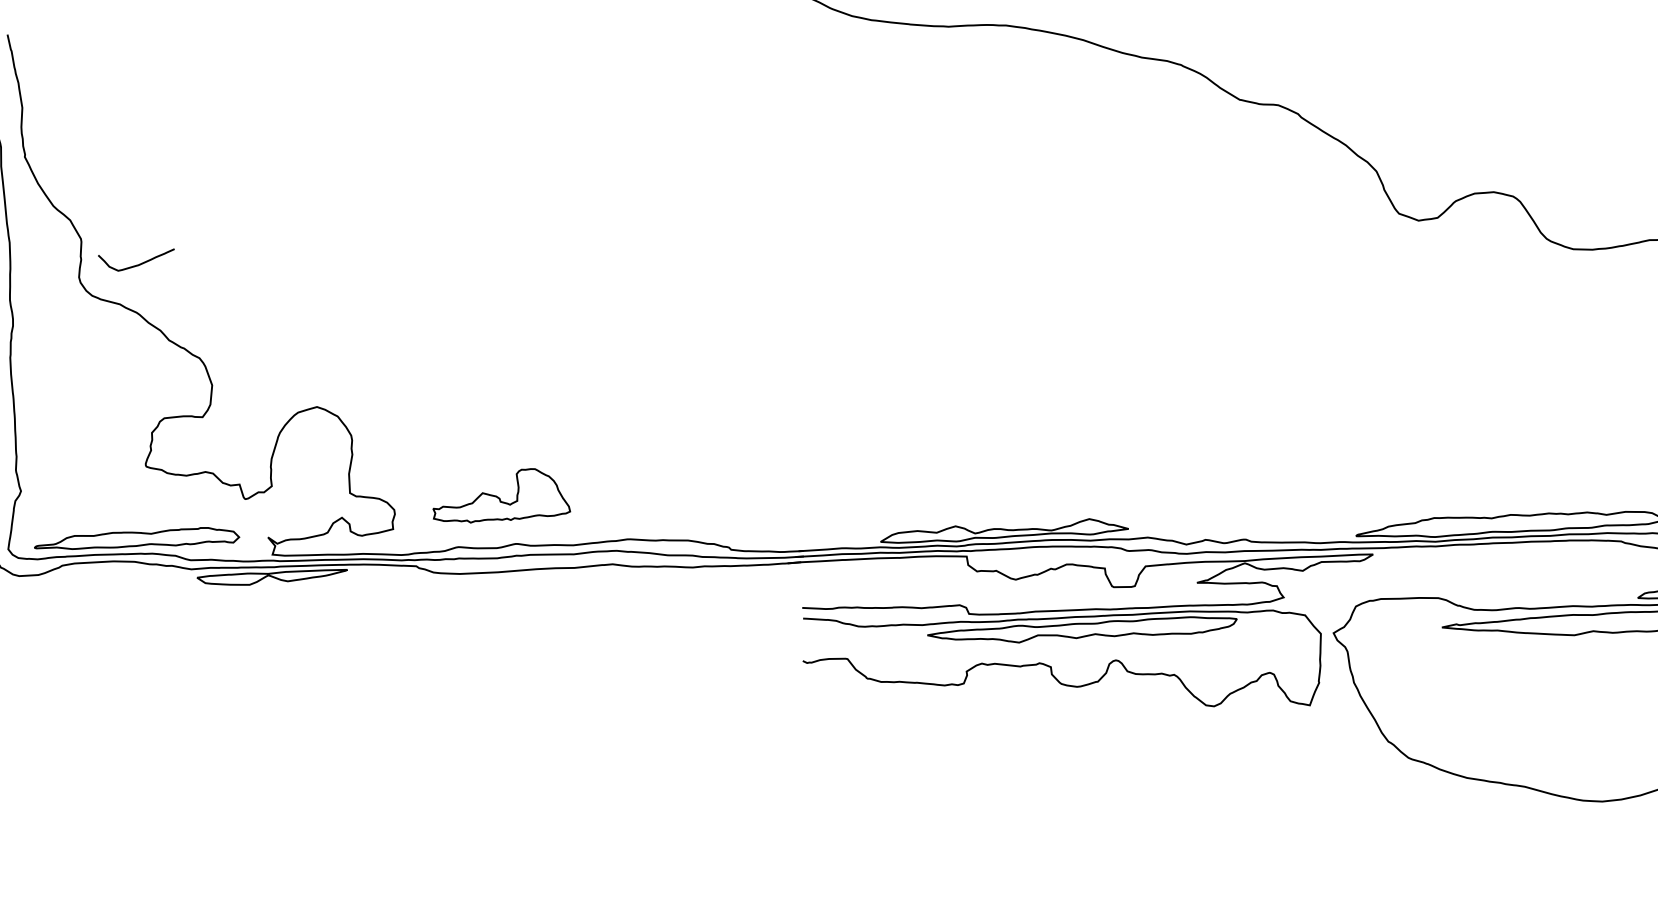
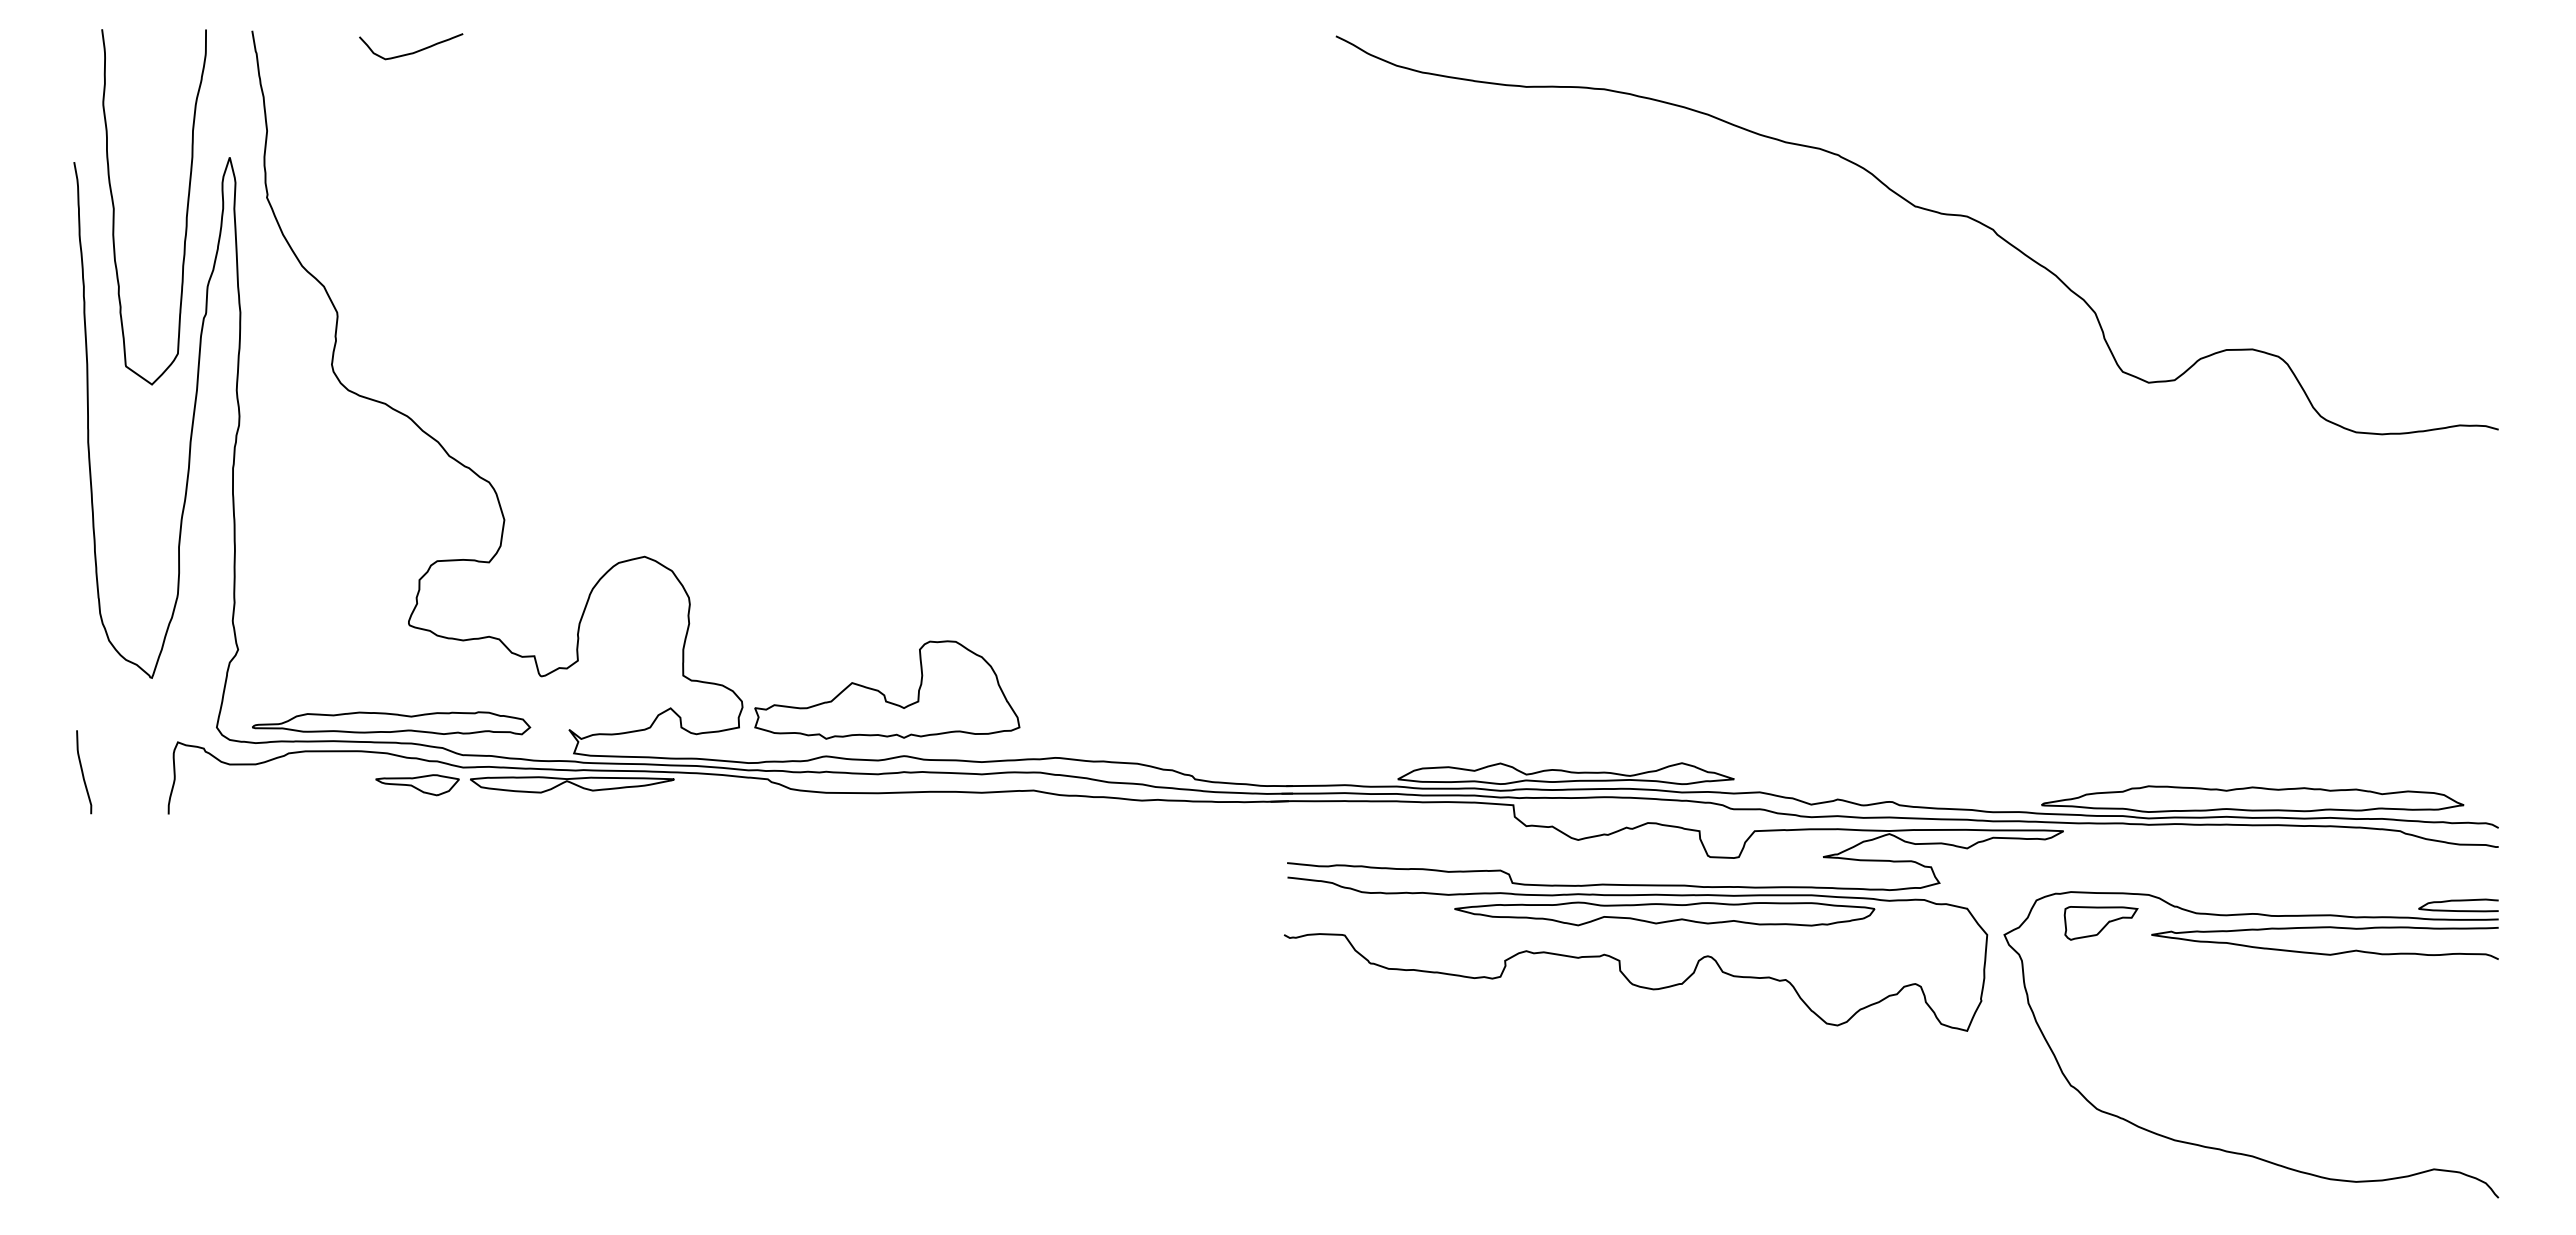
curve: (139, 263) -> (414, 51), moved
part: (501, 495) -> (887, 689), size x1.43
part: (158, 584) -> (417, 785), added
part: (1403, 621) -> (2100, 923), added

